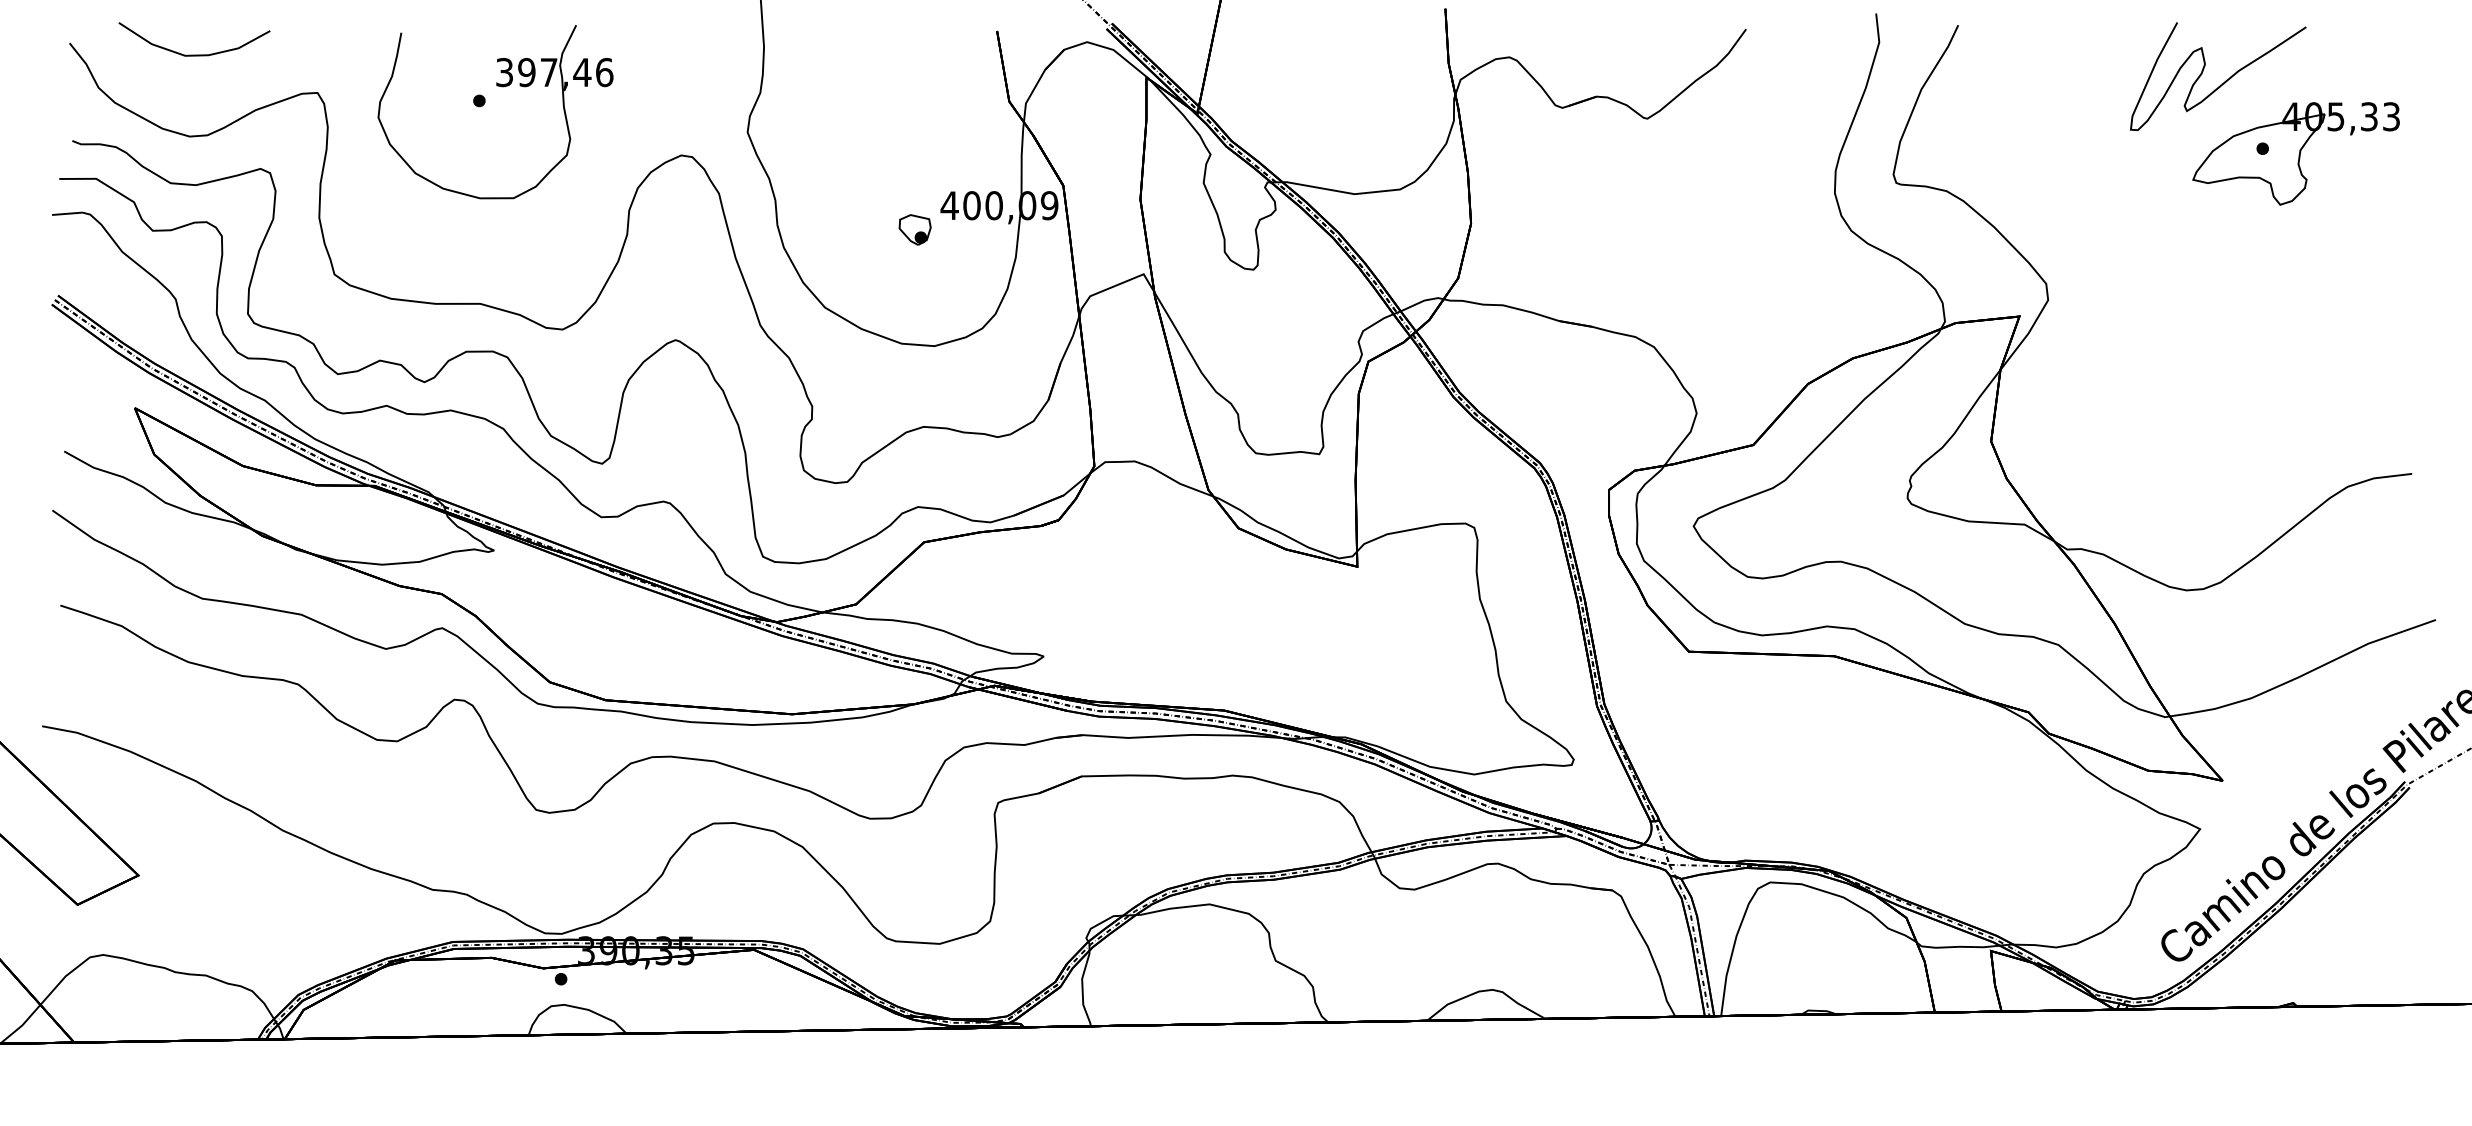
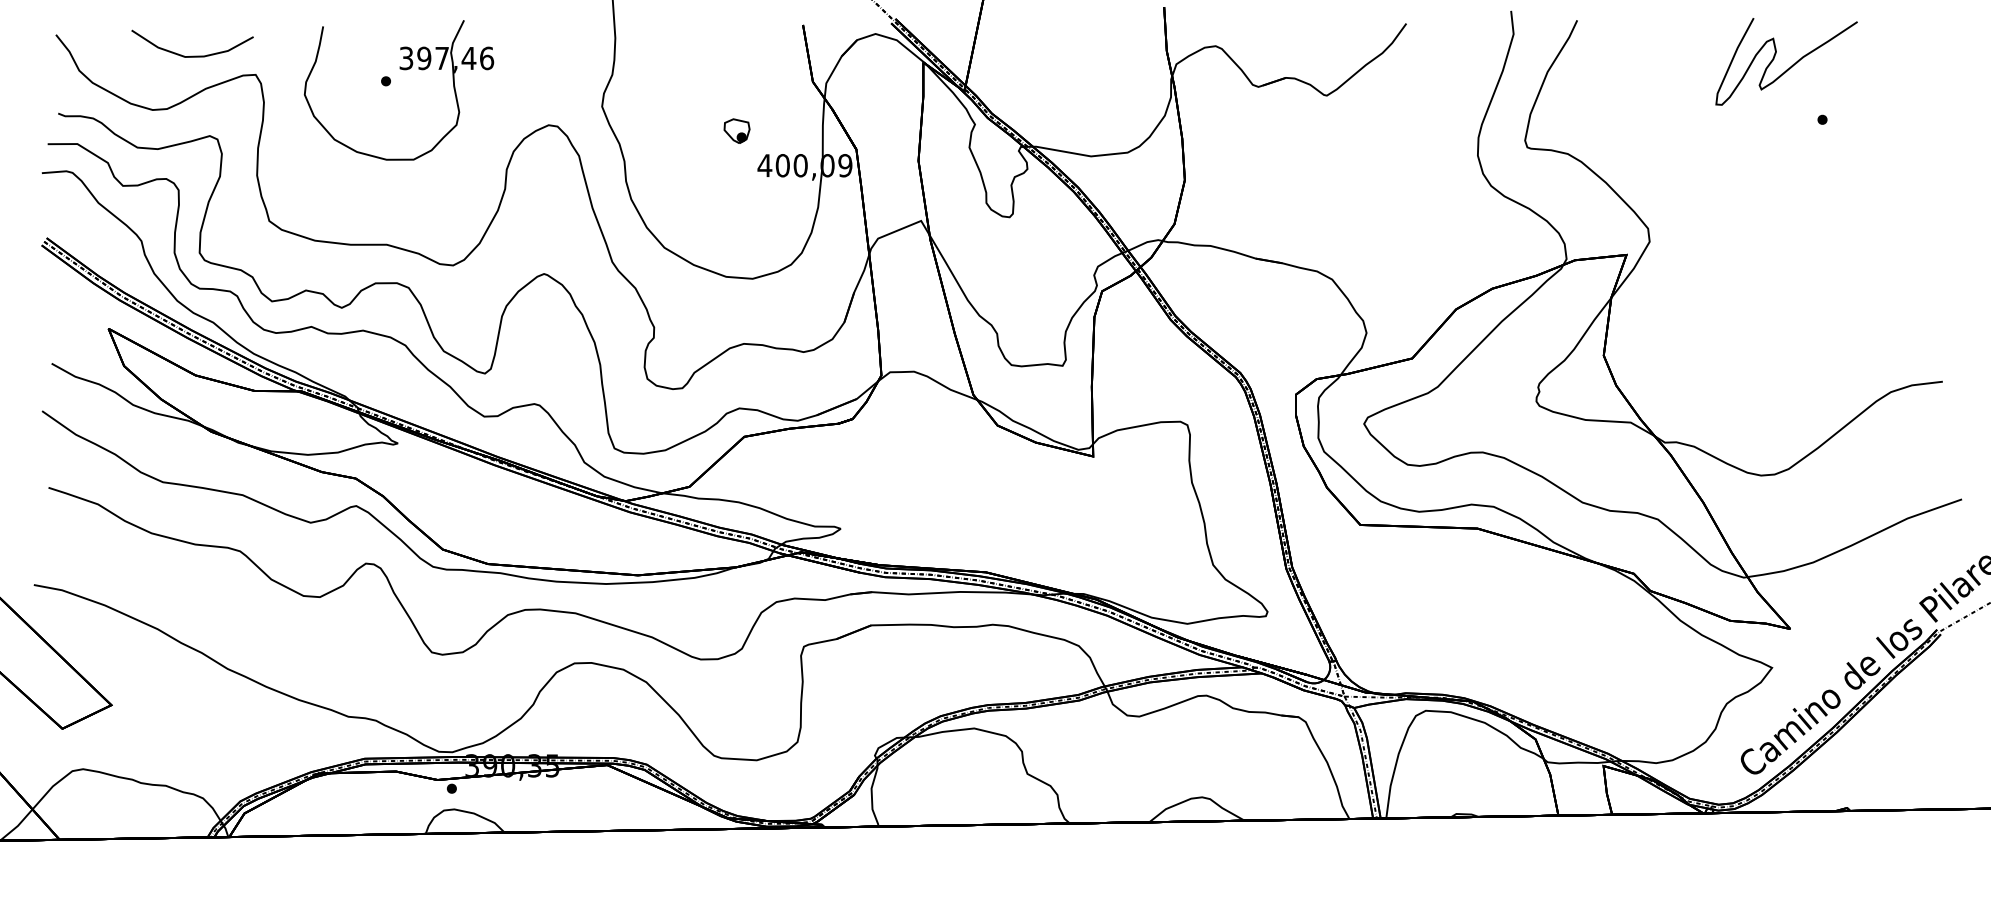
curve: (194, 53) -> (192, 55), moved
part: (2294, 153) -> (1848, 123), removed
part: (914, 229) -> (736, 130), moved

